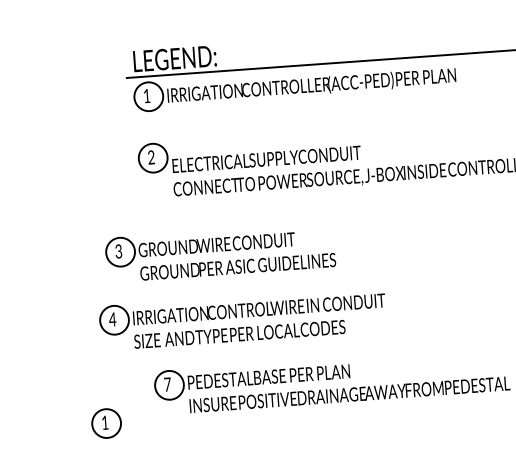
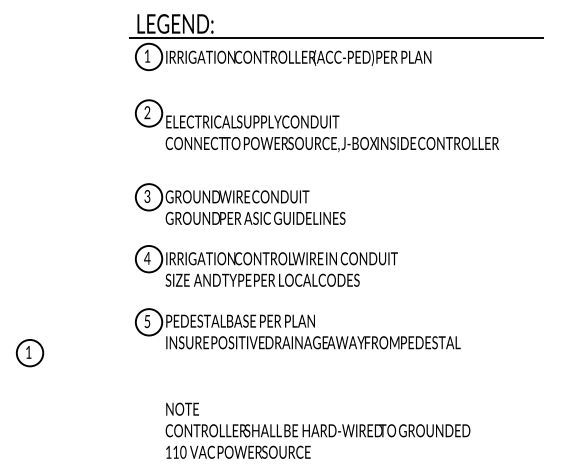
part: (220, 251) -> (240, 203), moved
part: (242, 317) -> (266, 265), moved
text: (167, 384) -> (147, 321), 7 -> 5
part: (107, 423) -> (30, 353), moved

